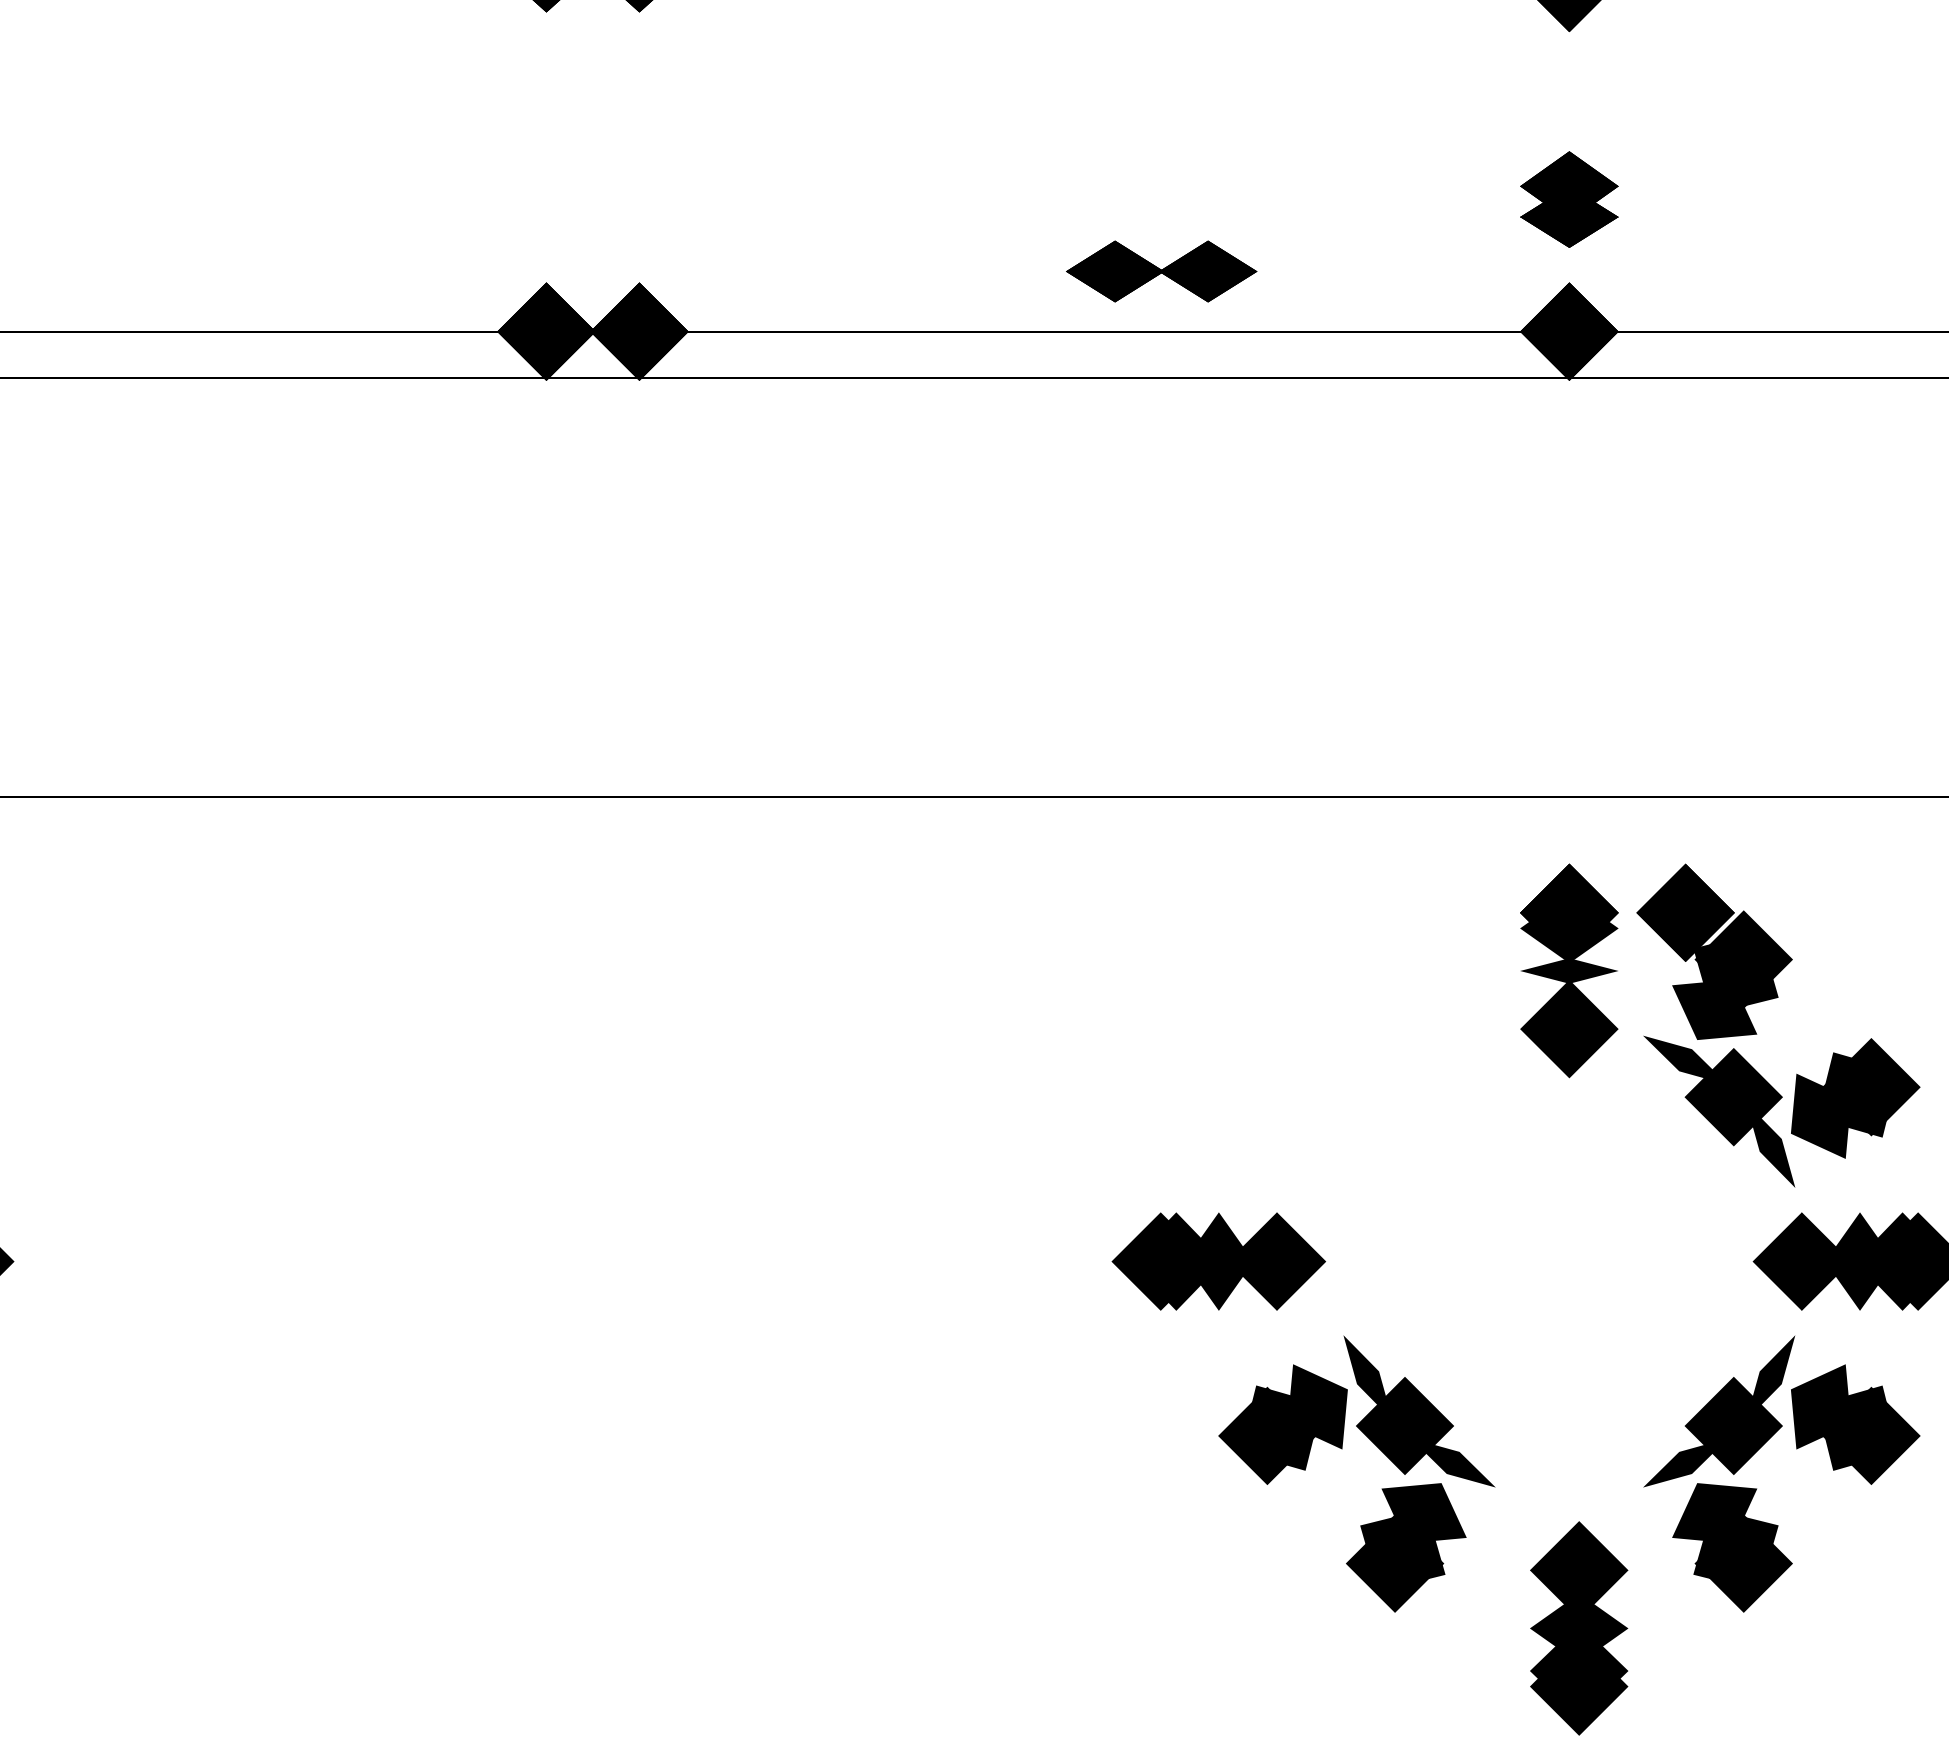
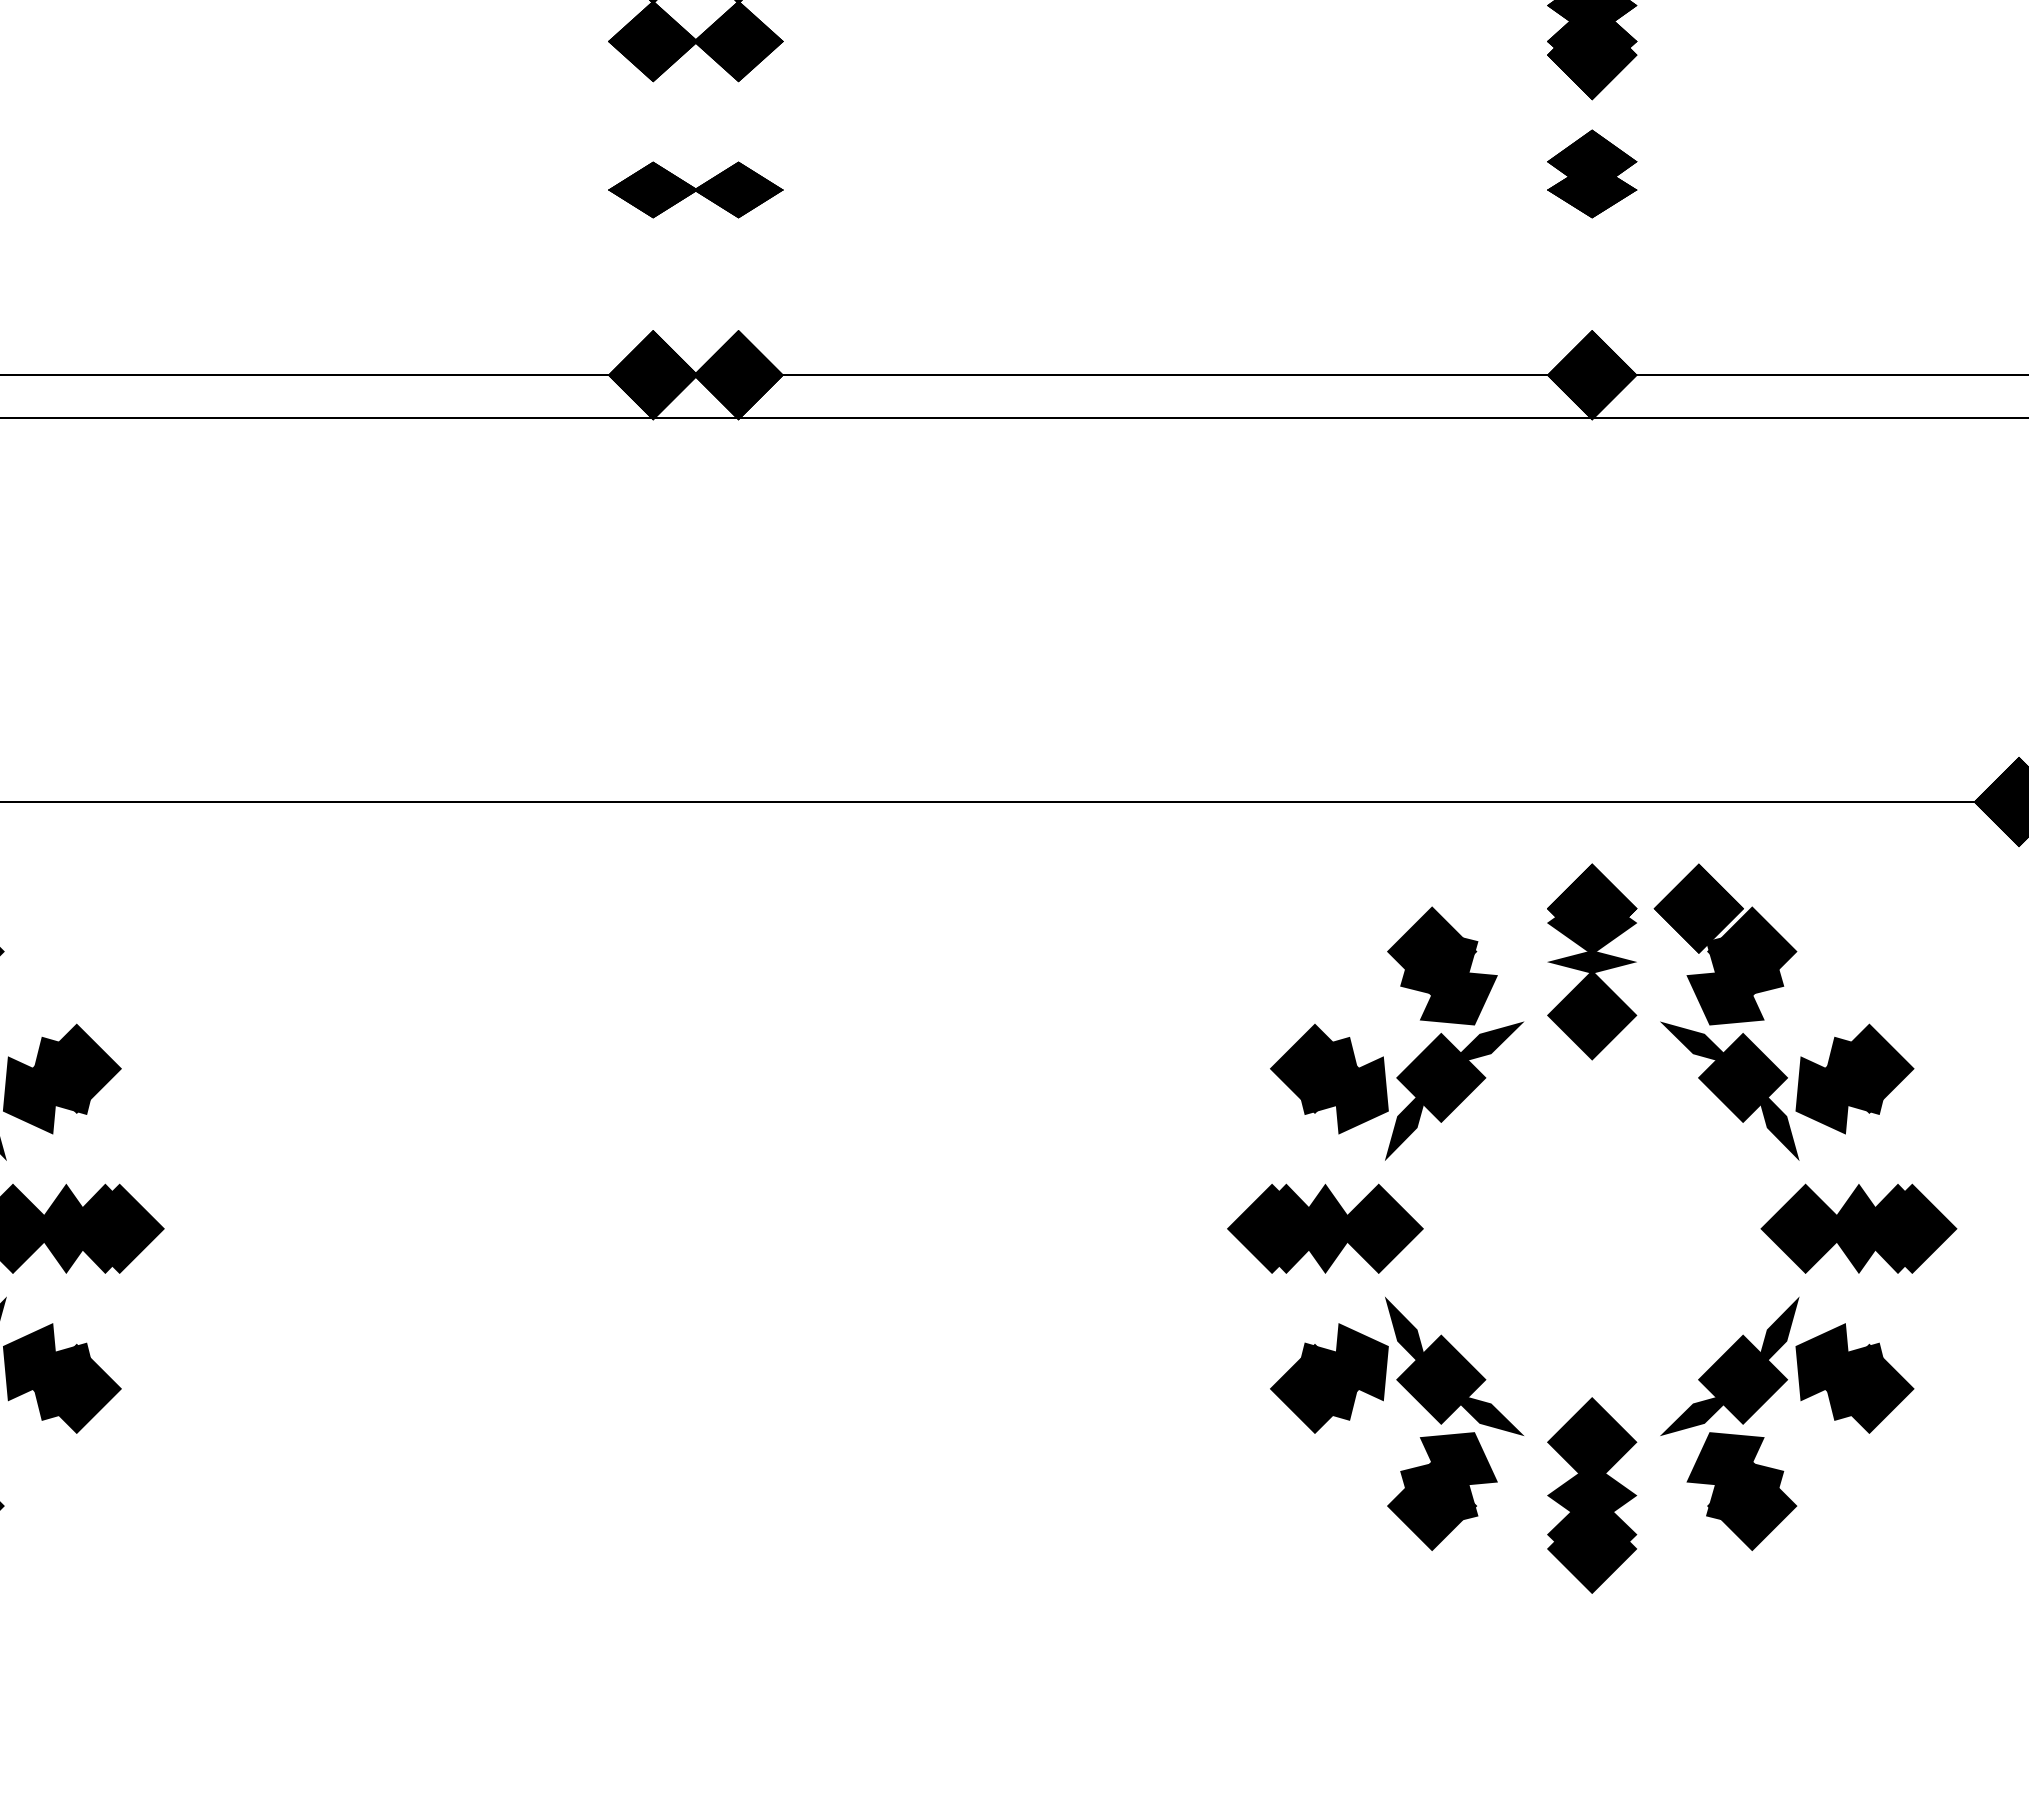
part: (1569, 199) -> (1592, 173), moved
part: (1161, 270) -> (695, 189), moved
part: (1382, 1034) -> (1420, 1020), added
part: (1218, 1261) -> (1325, 1228), moved
part: (1579, 1628) -> (1592, 1495), moved

